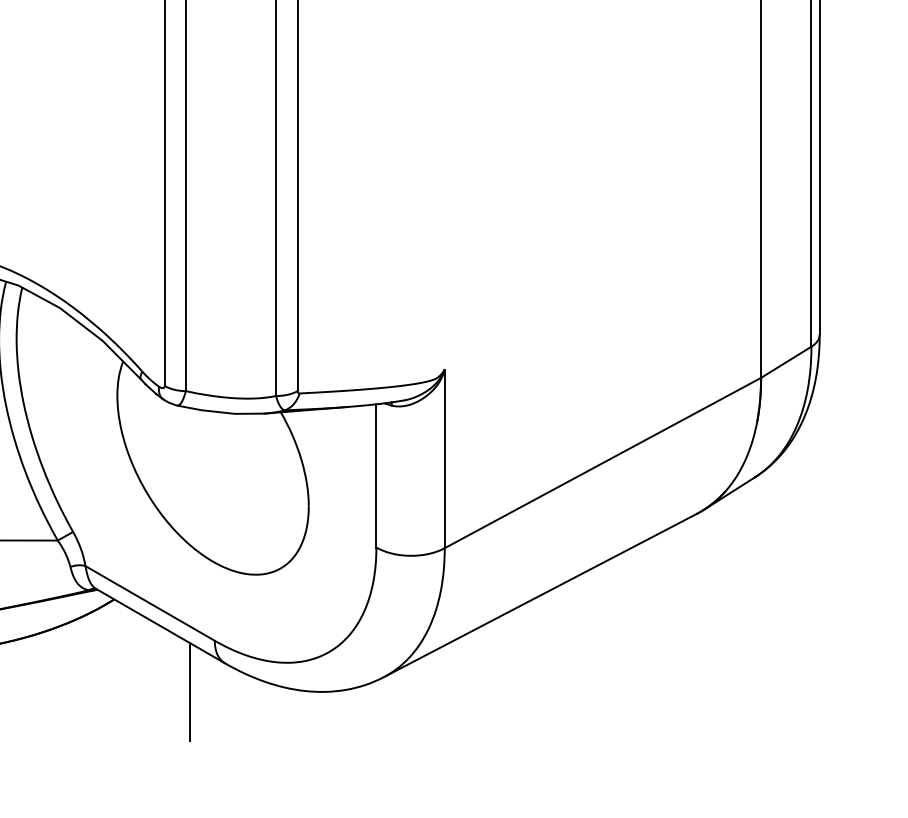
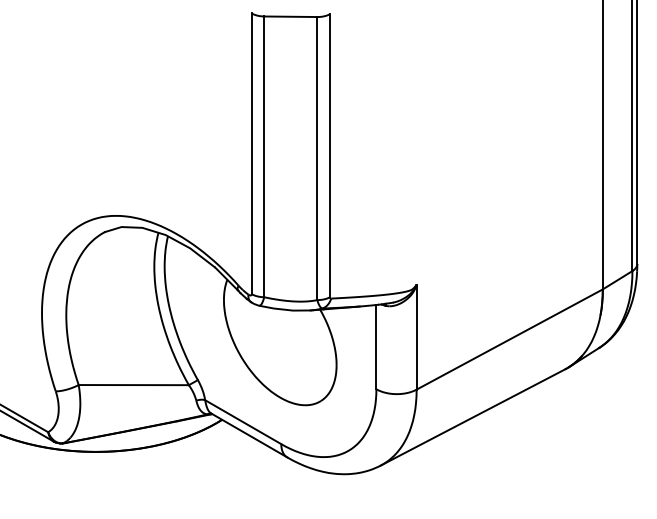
line: (189, 692) -> (266, 474), removed

